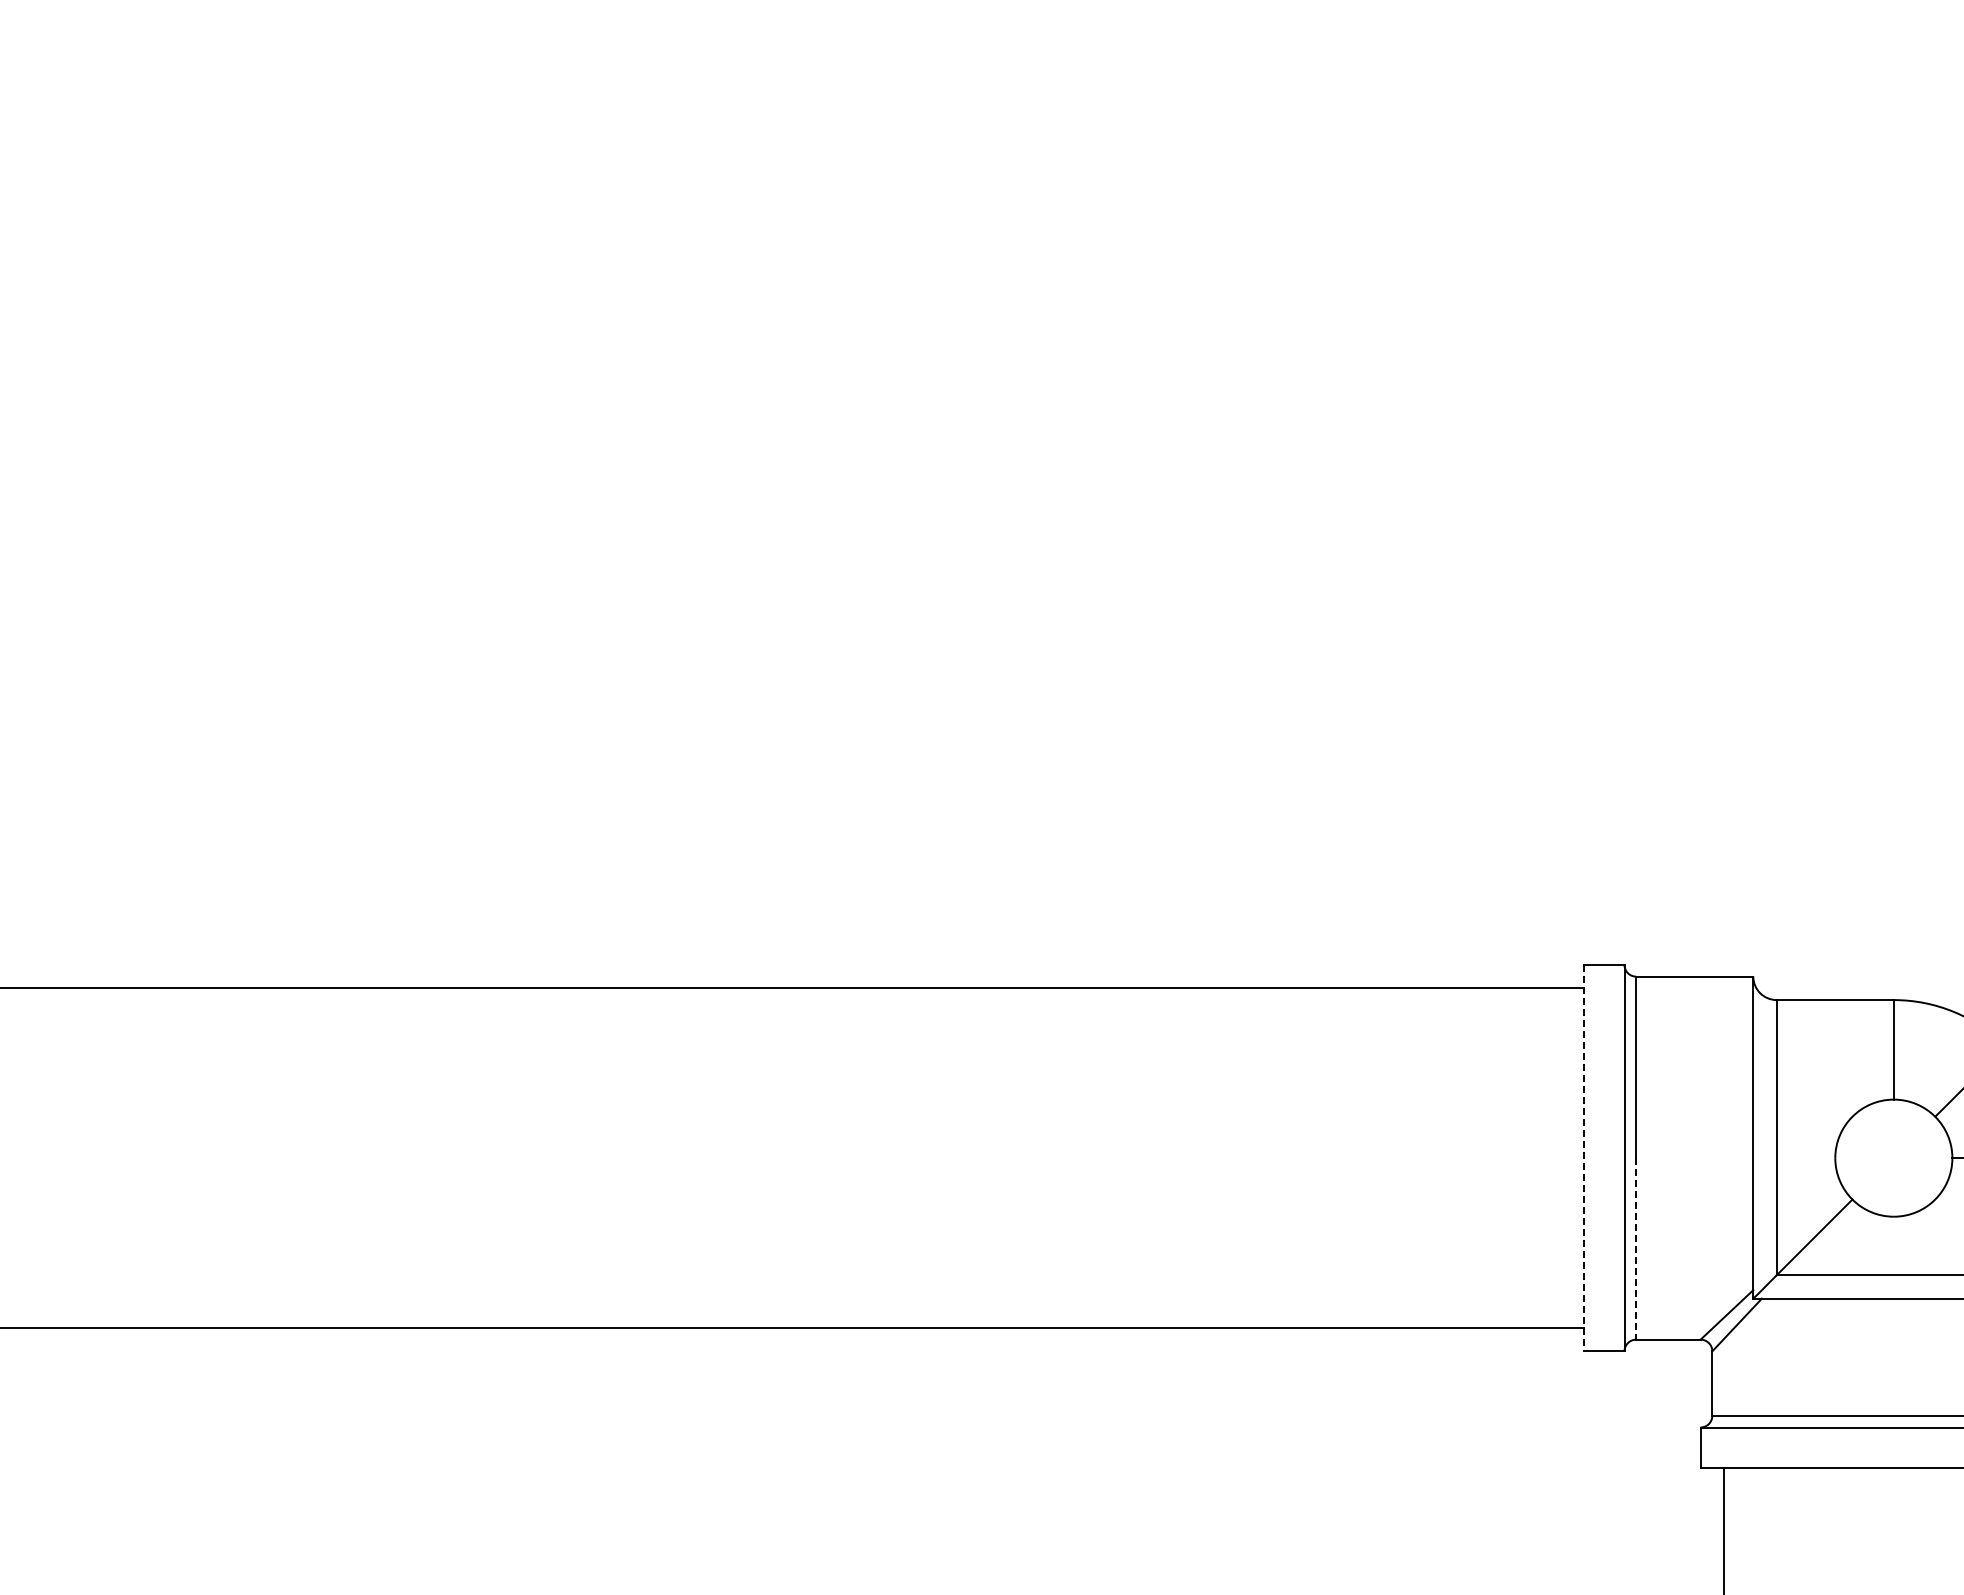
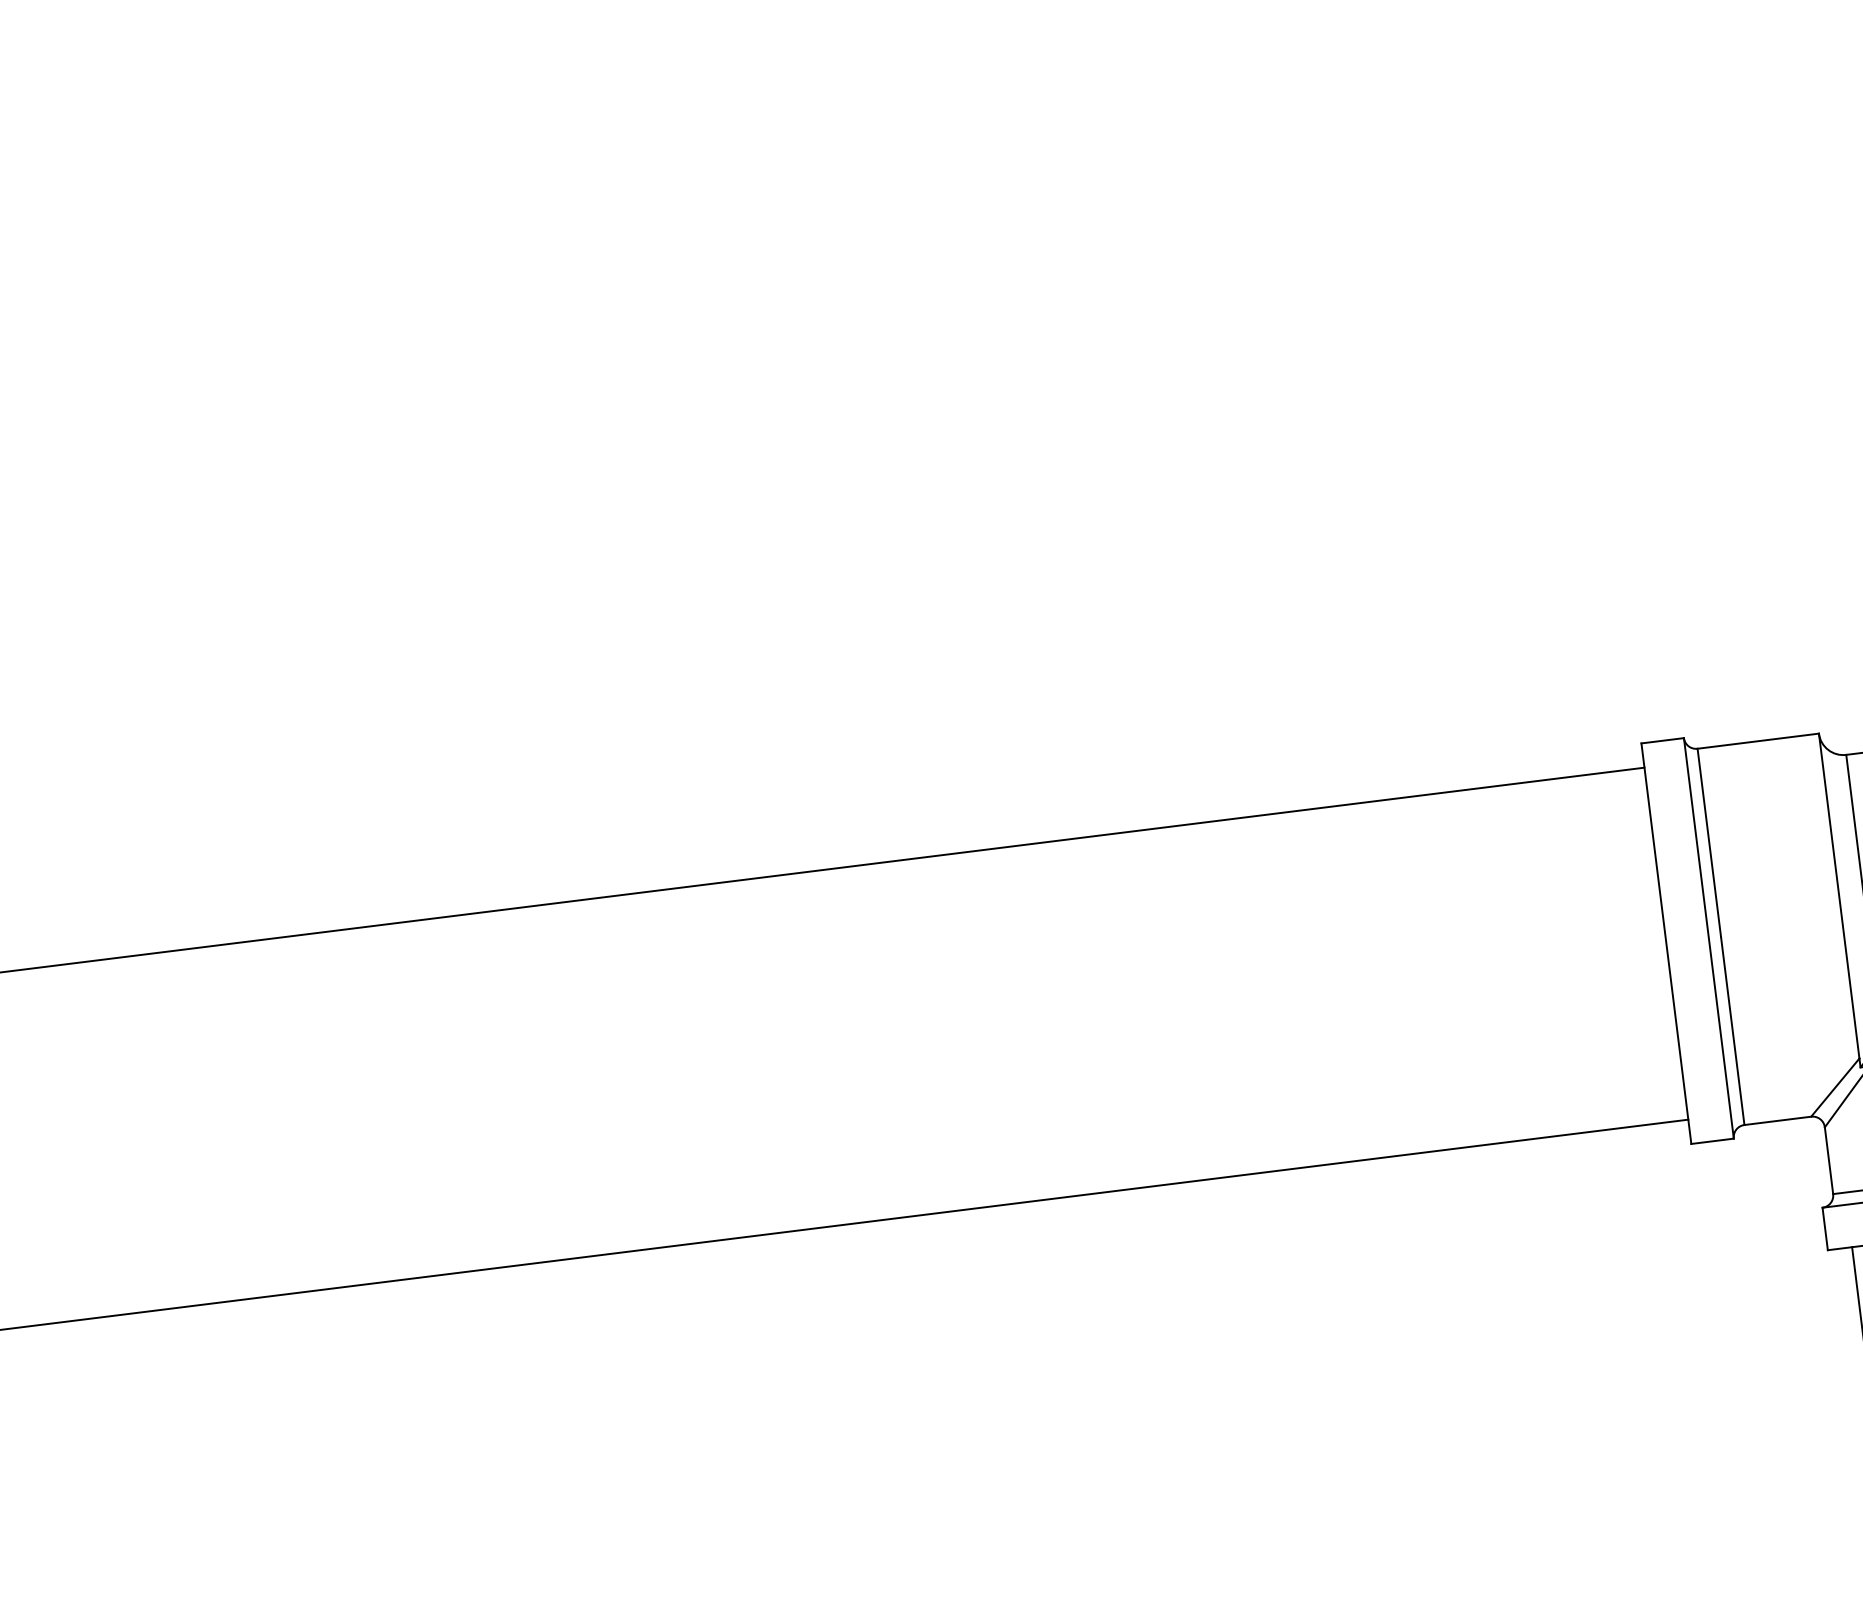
line: (1583, 1158) -> (1666, 944), dashed -> solid
line: (1636, 1248) -> (1732, 1030), dashed -> solid

